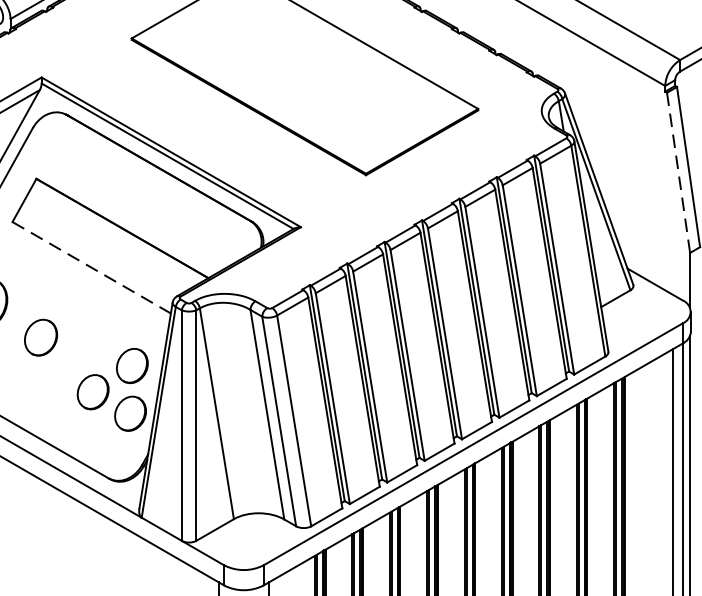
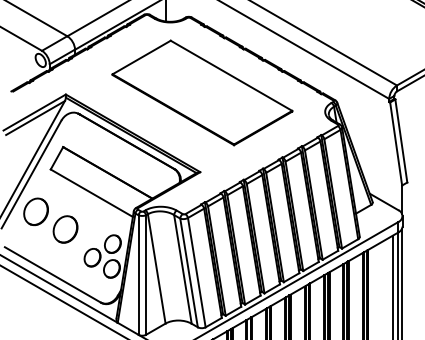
line: (679, 173) -> (396, 144), dashed -> solid
line: (92, 268) -> (92, 193), dashed -> solid
part: (40, 337) -> (65, 229), size x1.43

